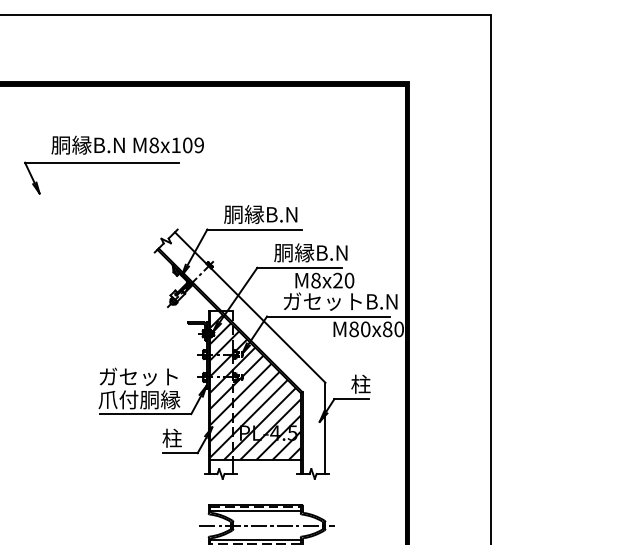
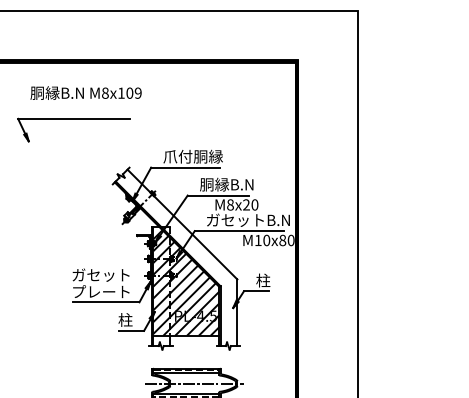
text: (126, 144) -> (85, 92), moved
text: (263, 214) -> (192, 156), 胴縁B.N -> 爪付胴縁
text: (353, 329) -> (257, 240), M80x80 -> M10x80
text: (139, 399) -> (101, 291), 爪付胴縁 -> プレート

